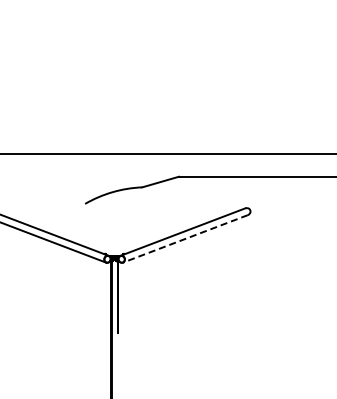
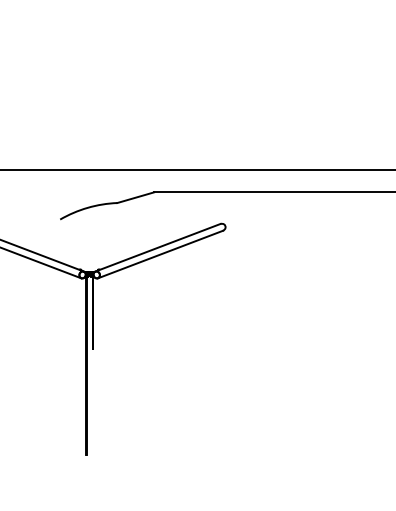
line: (185, 238) -> (160, 254), dashed -> solid

